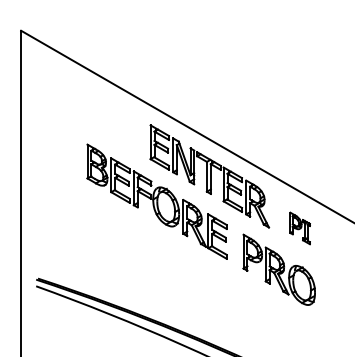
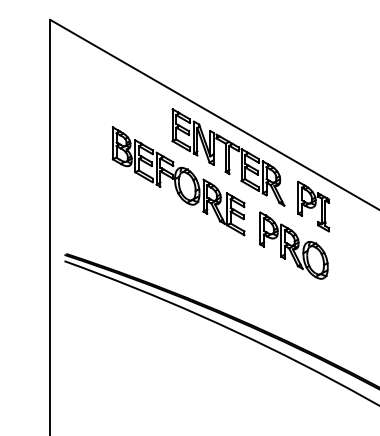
part: (299, 228) -> (313, 206), size x1.67

